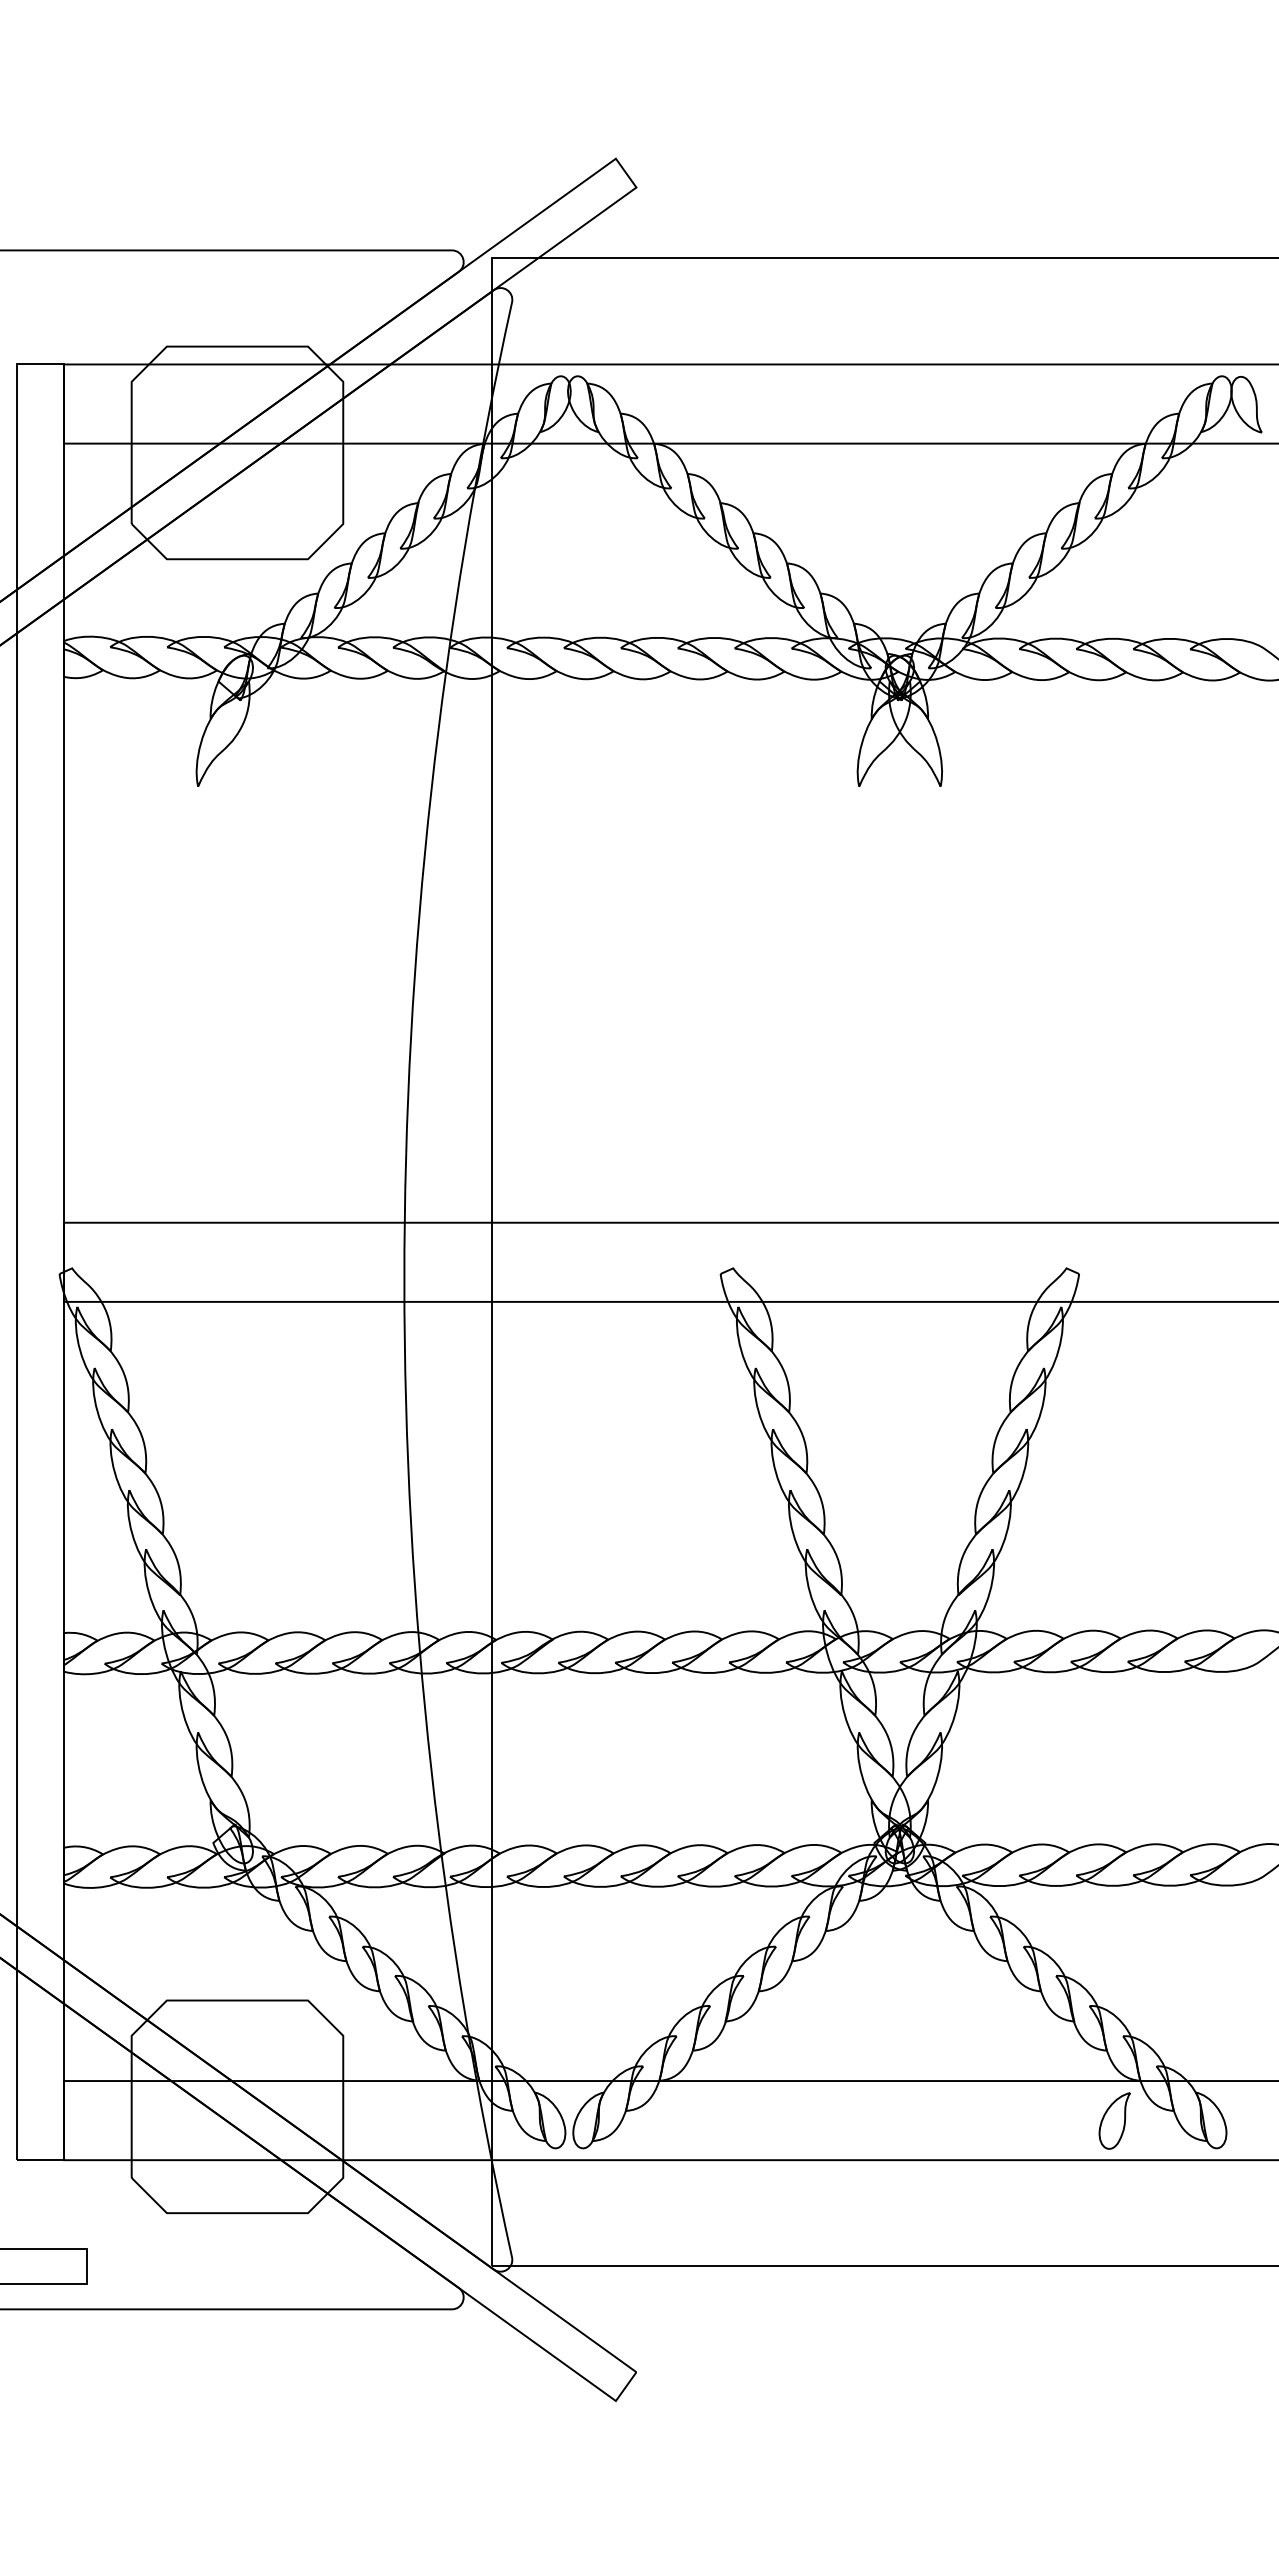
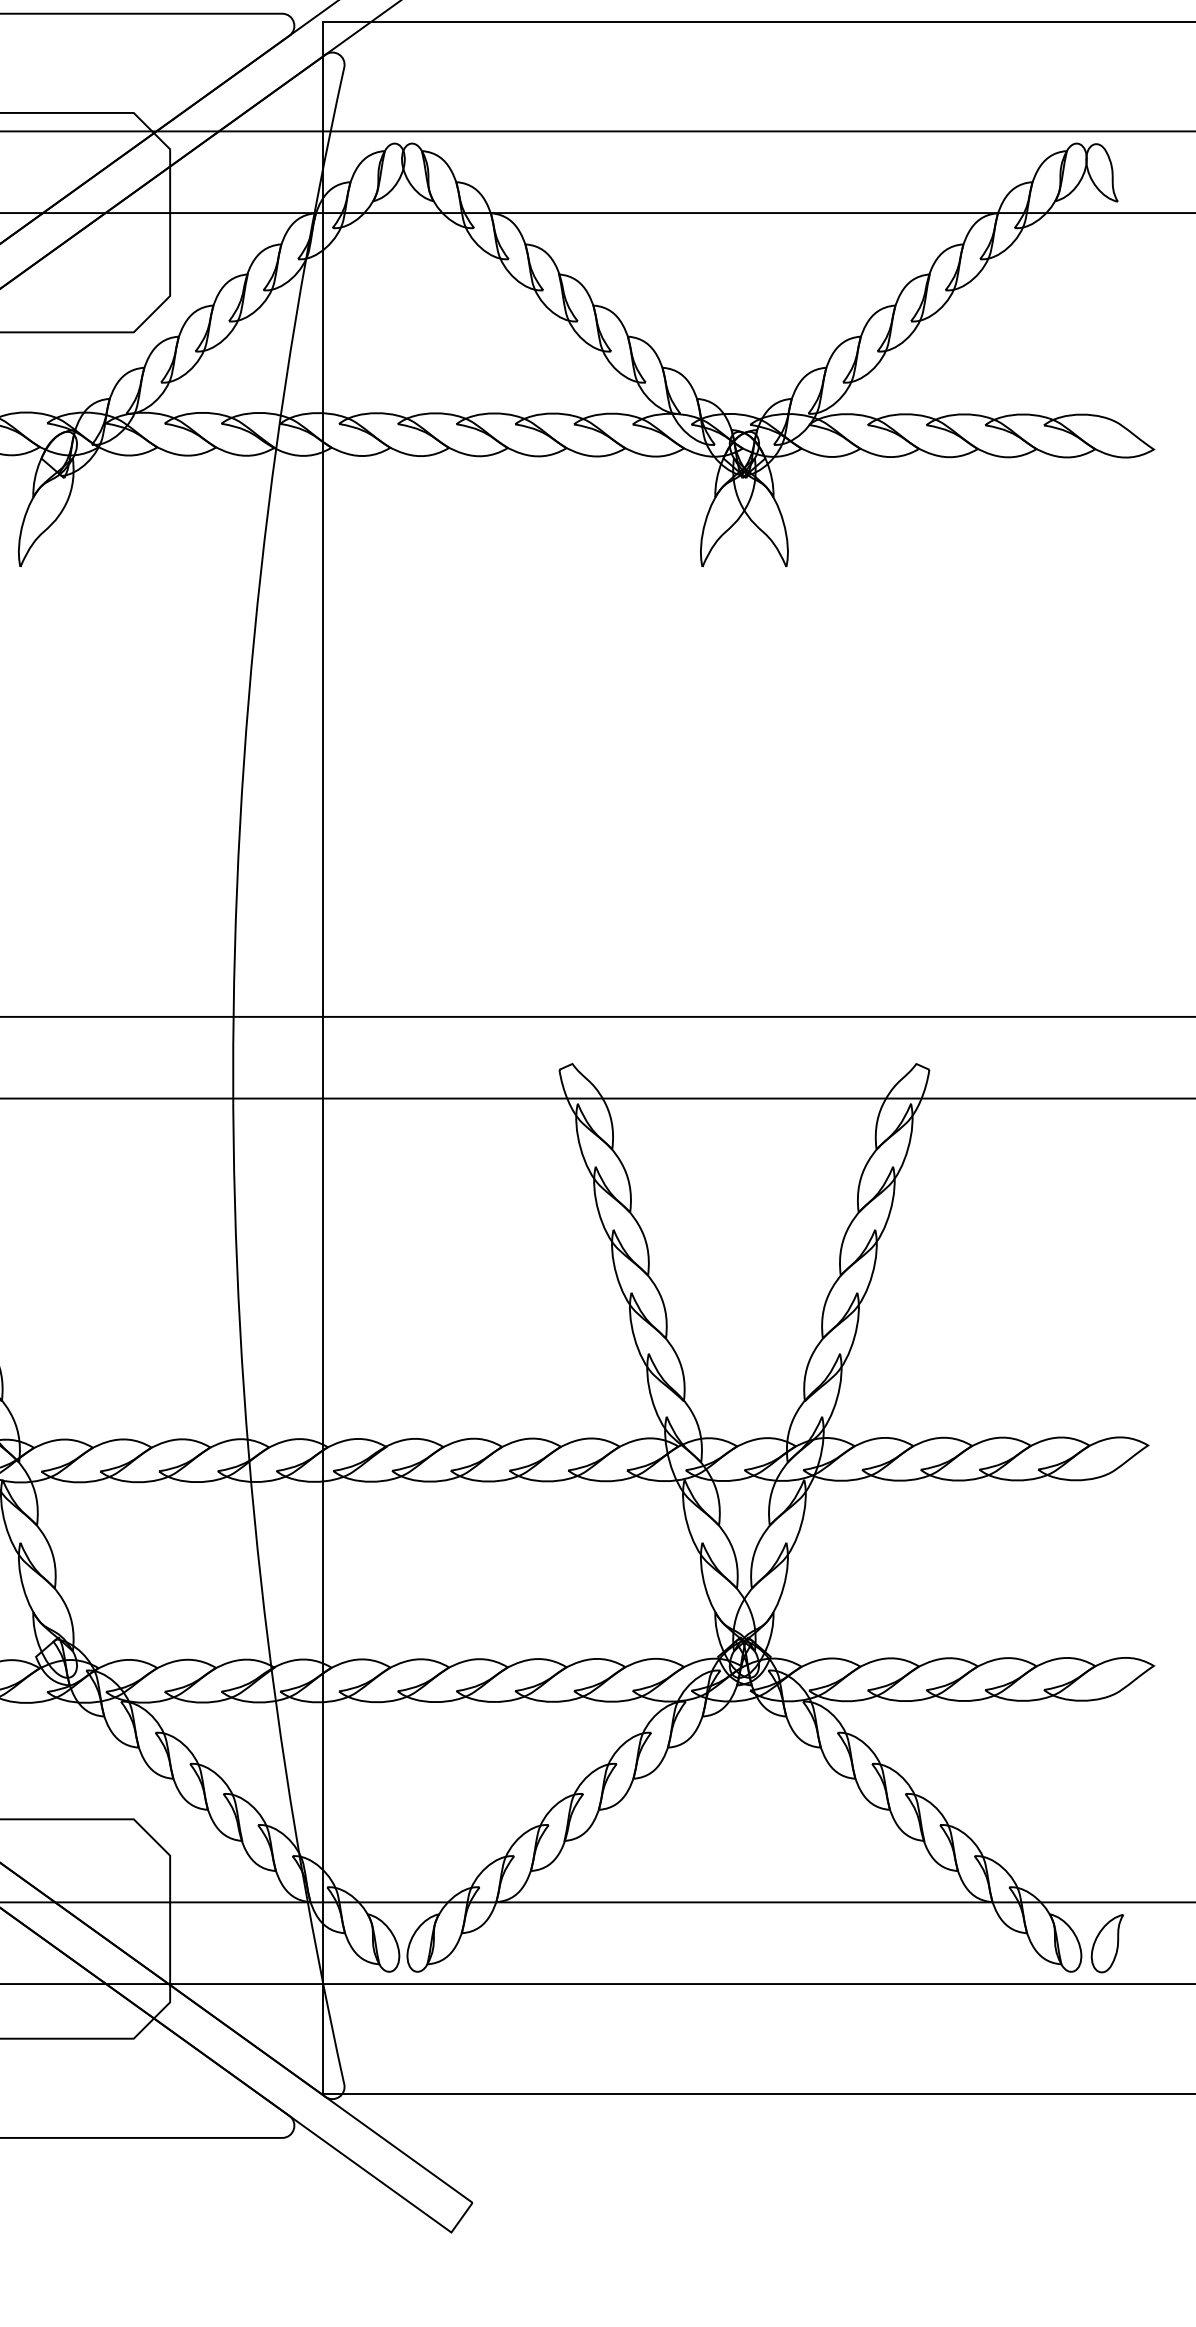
part: (1114, 2120) -> (1107, 1943), moved

